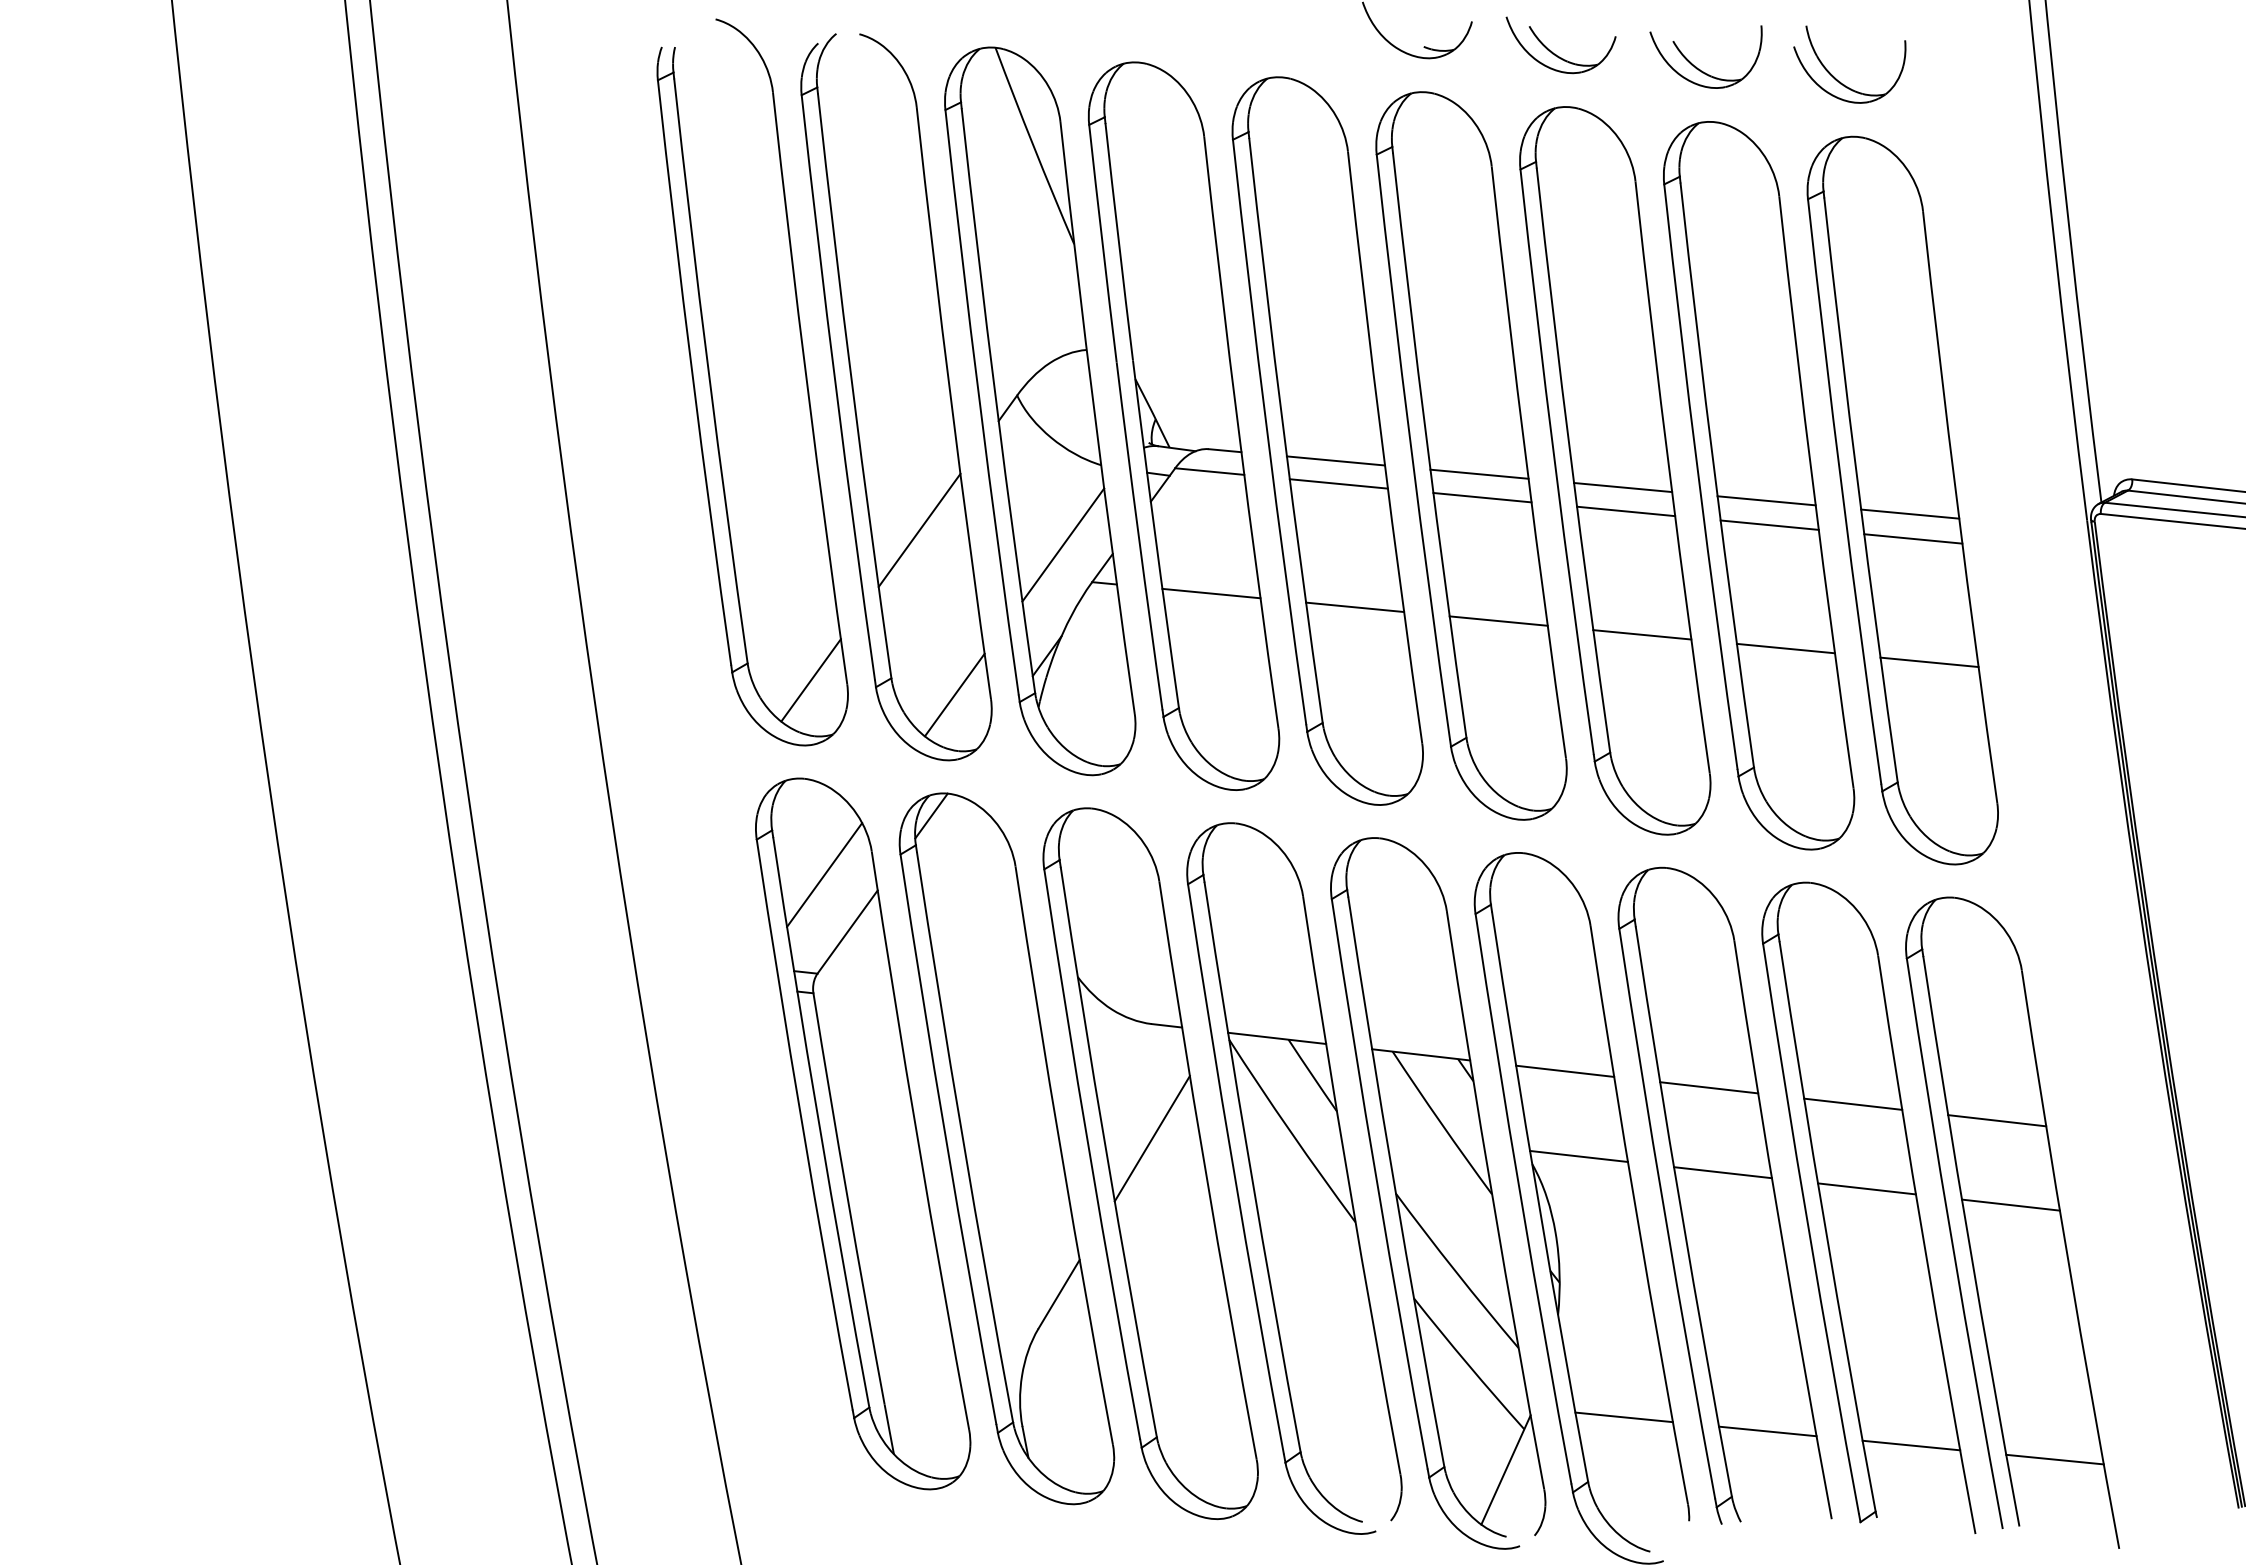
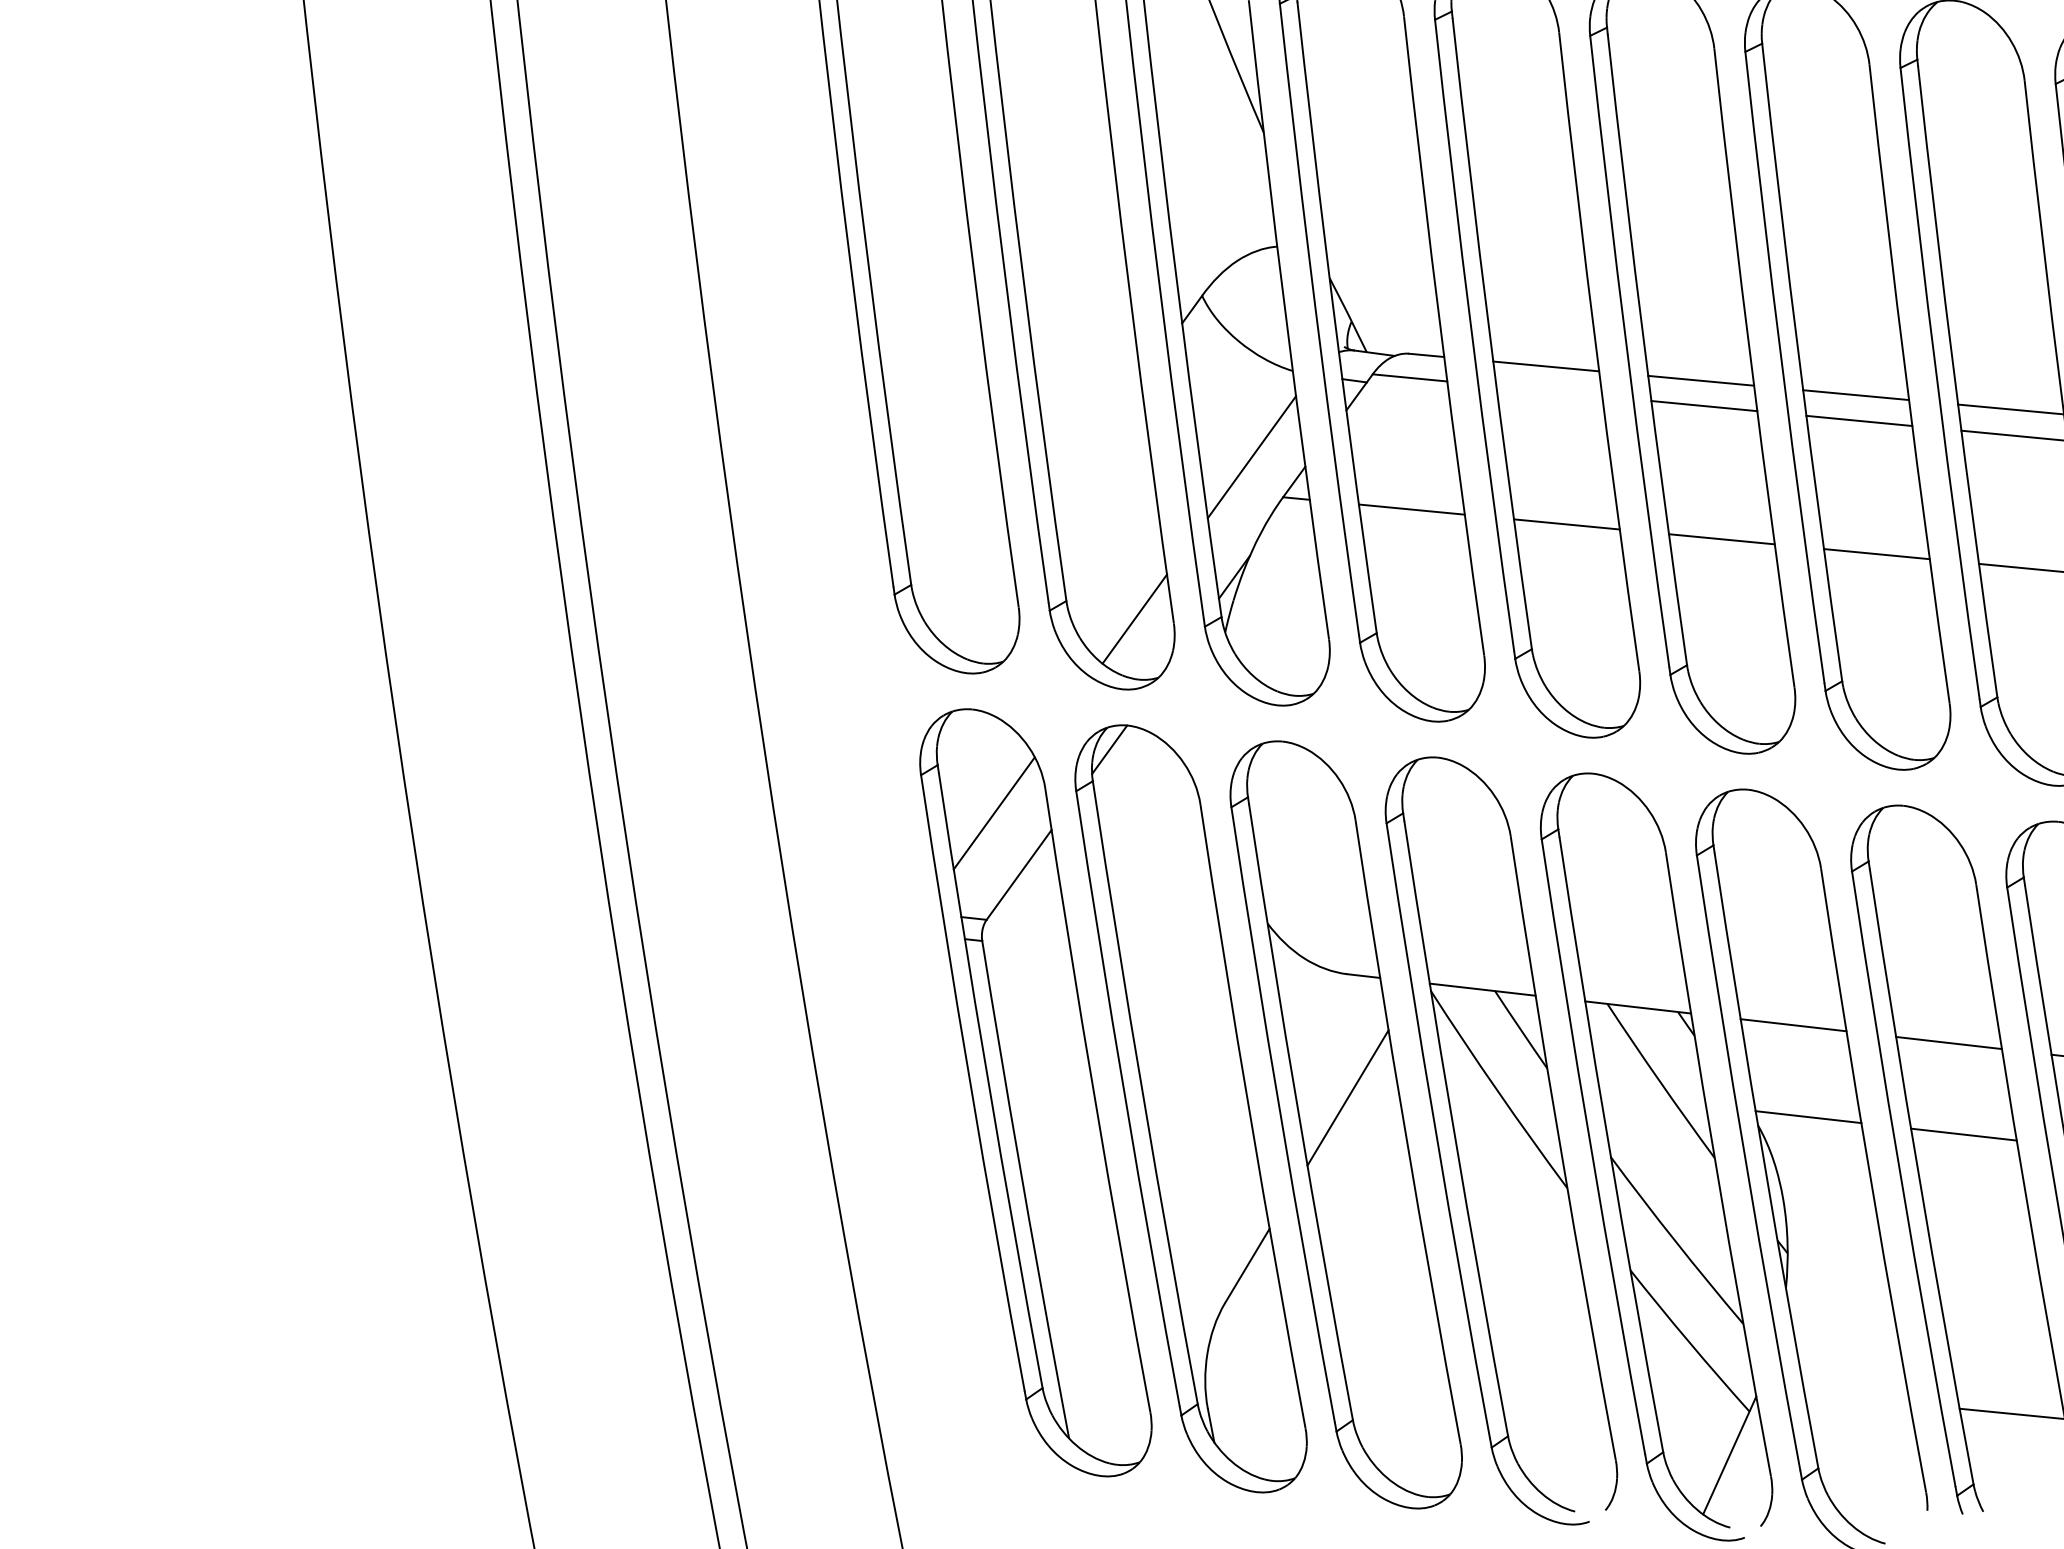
line: (1338, 483) -> (1548, 390), removed
line: (919, 529) -> (1096, 440), removed
line: (810, 680) -> (979, 603), removed
line: (1623, 1417) -> (1856, 1398), removed

